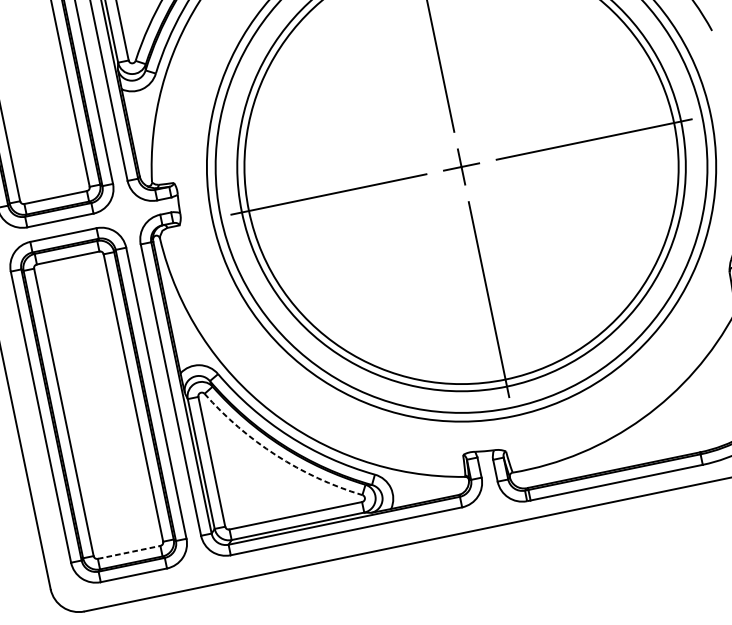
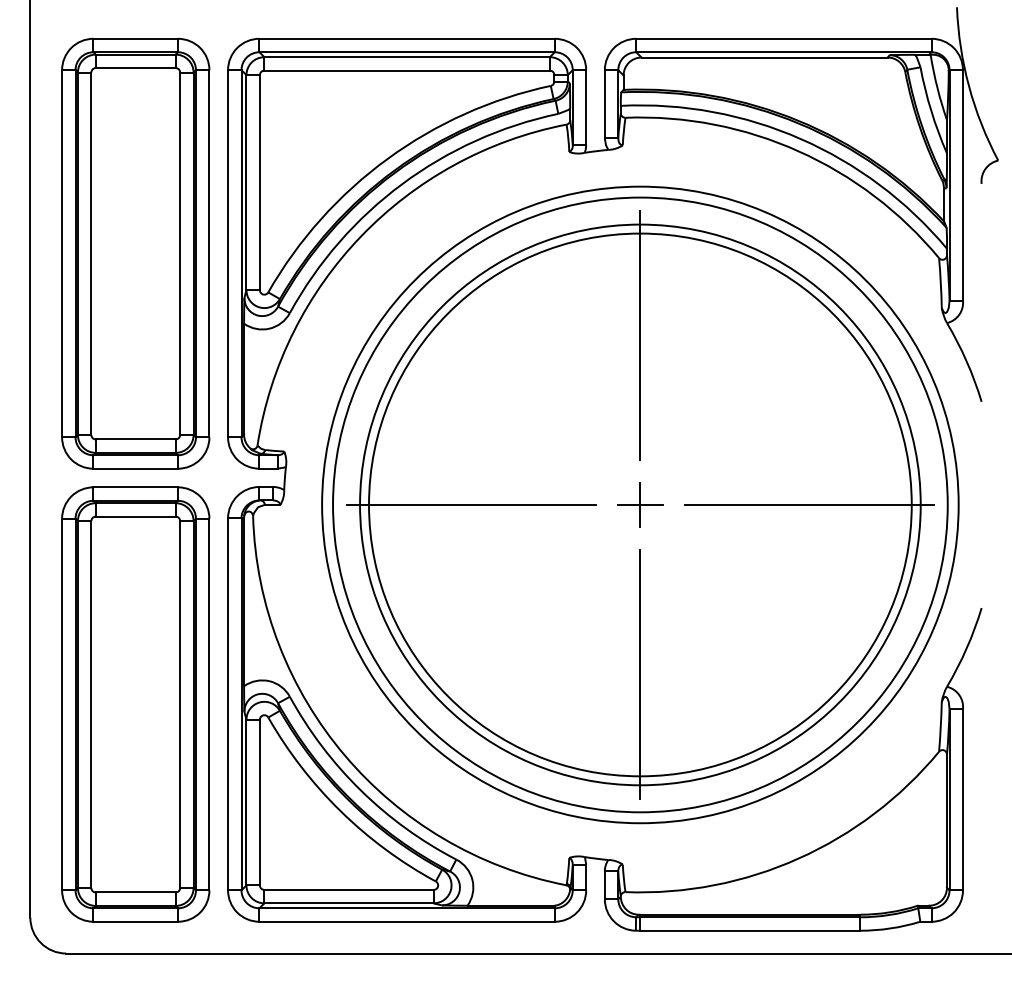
arc: (276, 455) -> (340, 811), dashed -> solid
line: (128, 552) -> (135, 892), dashed -> solid

